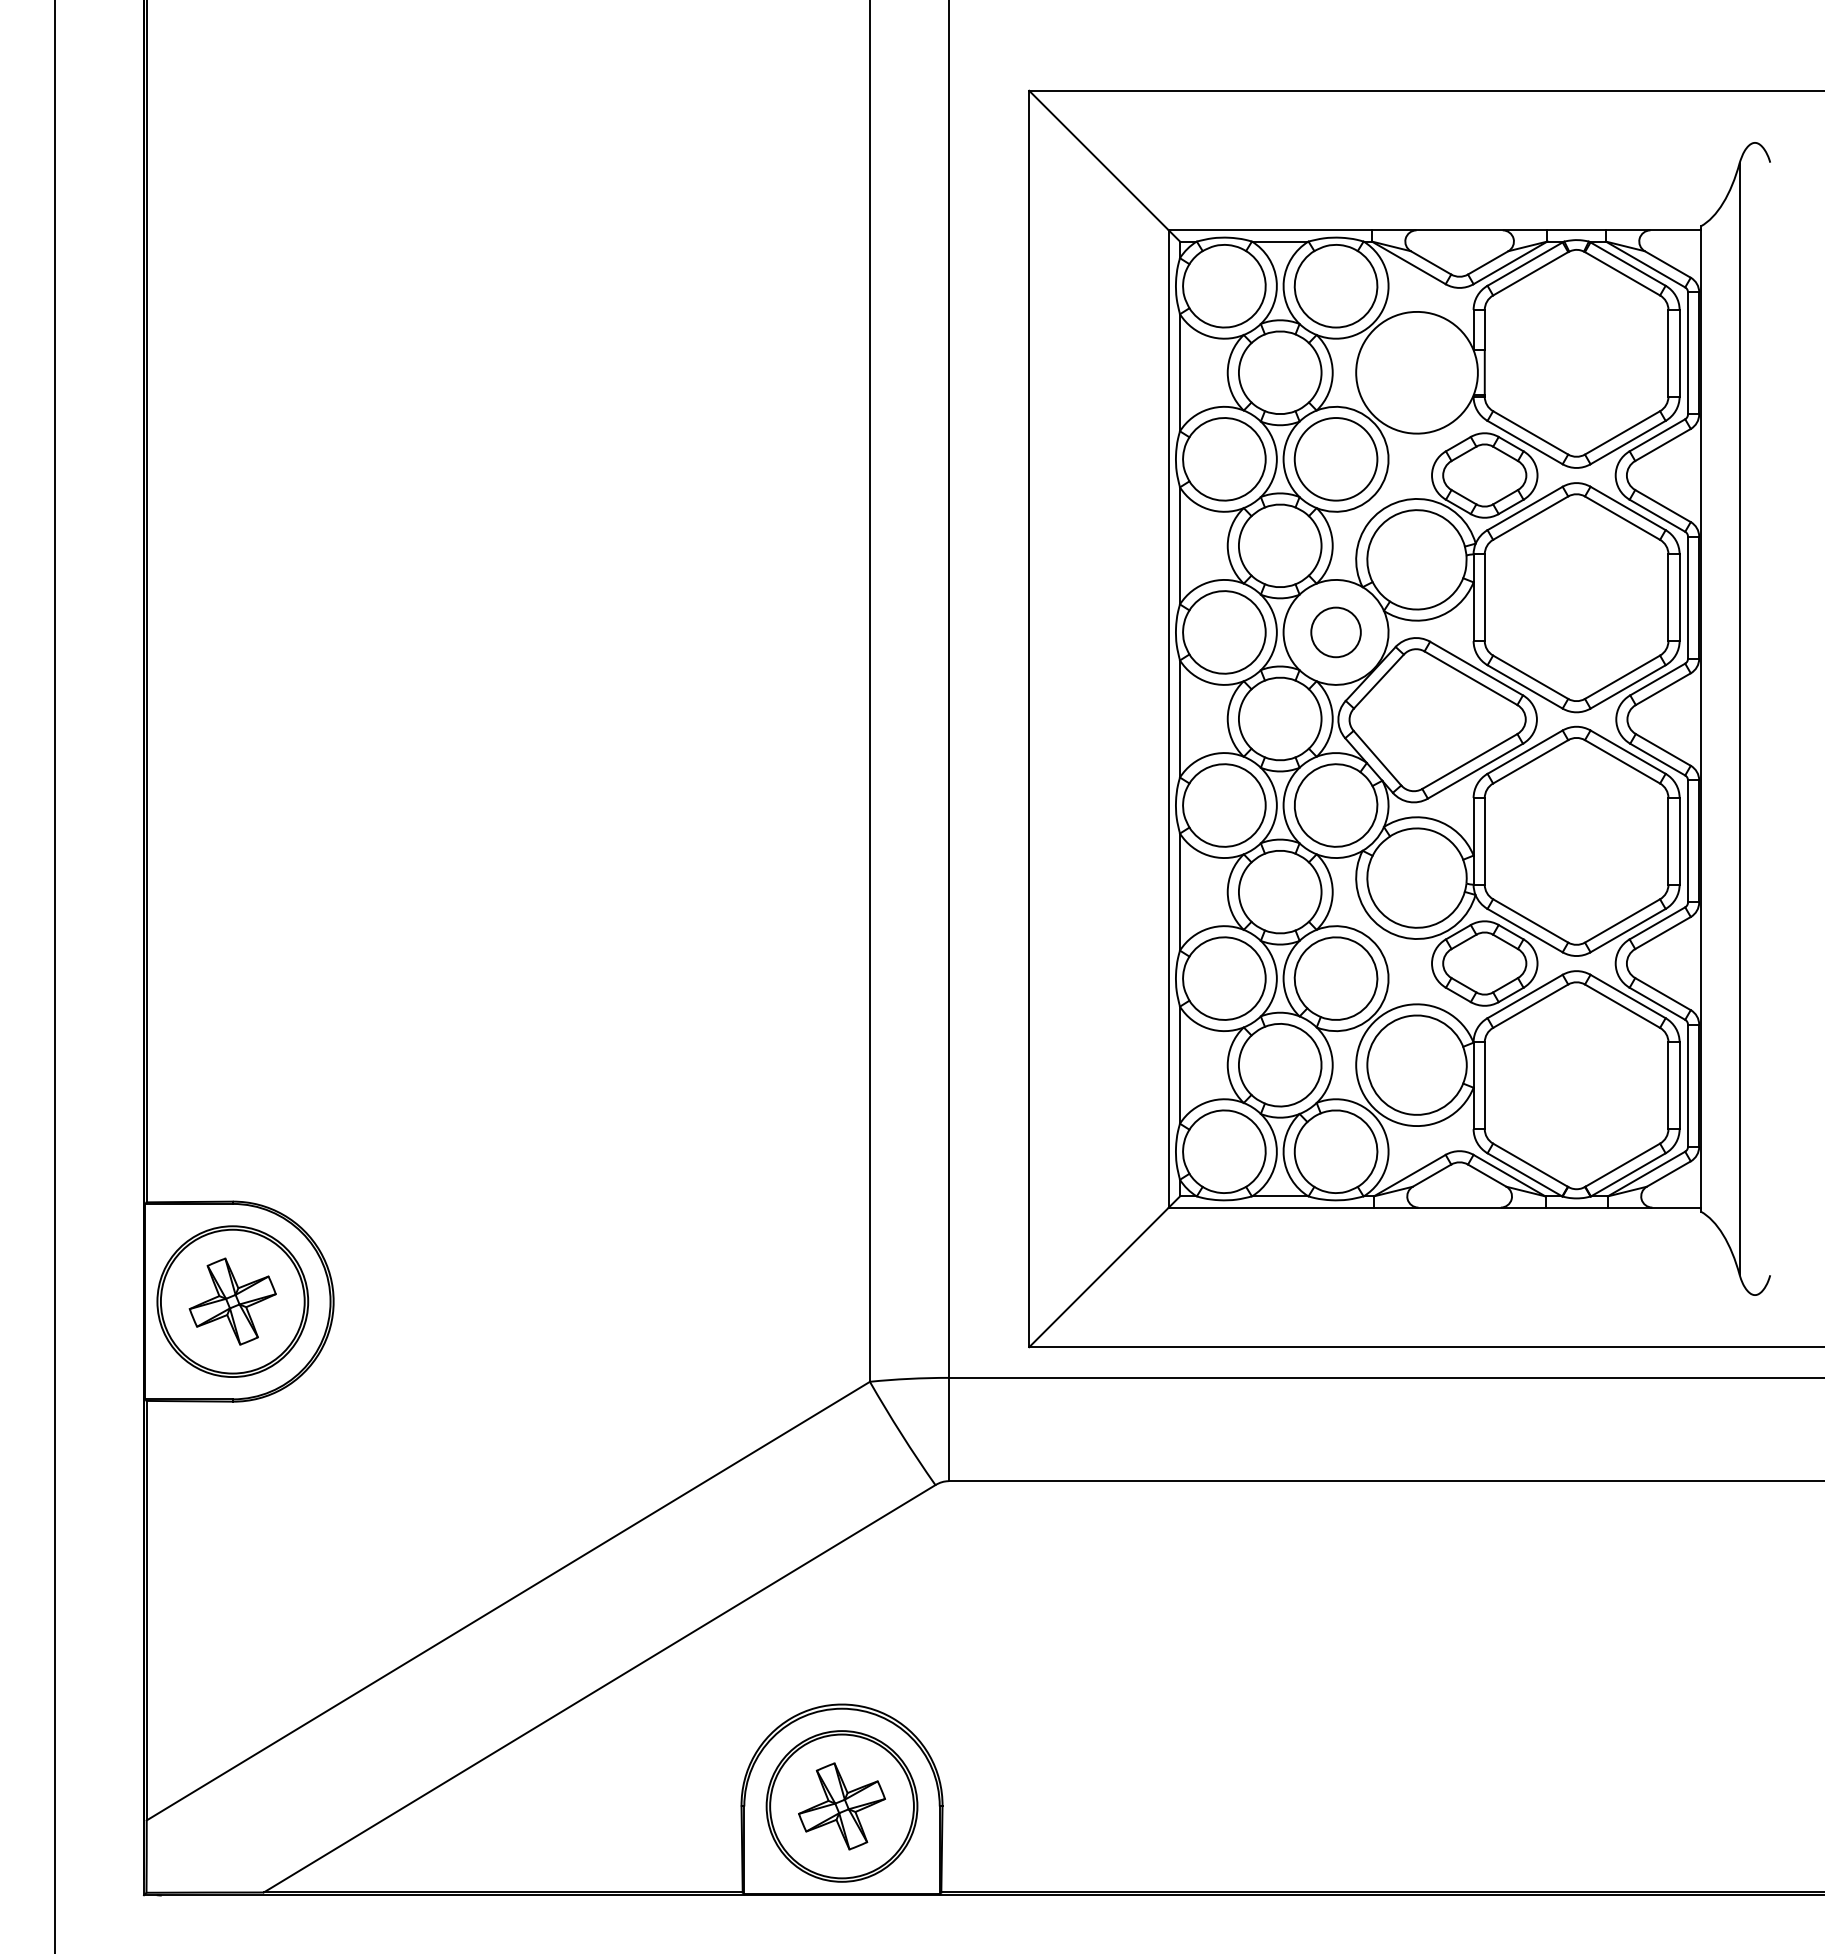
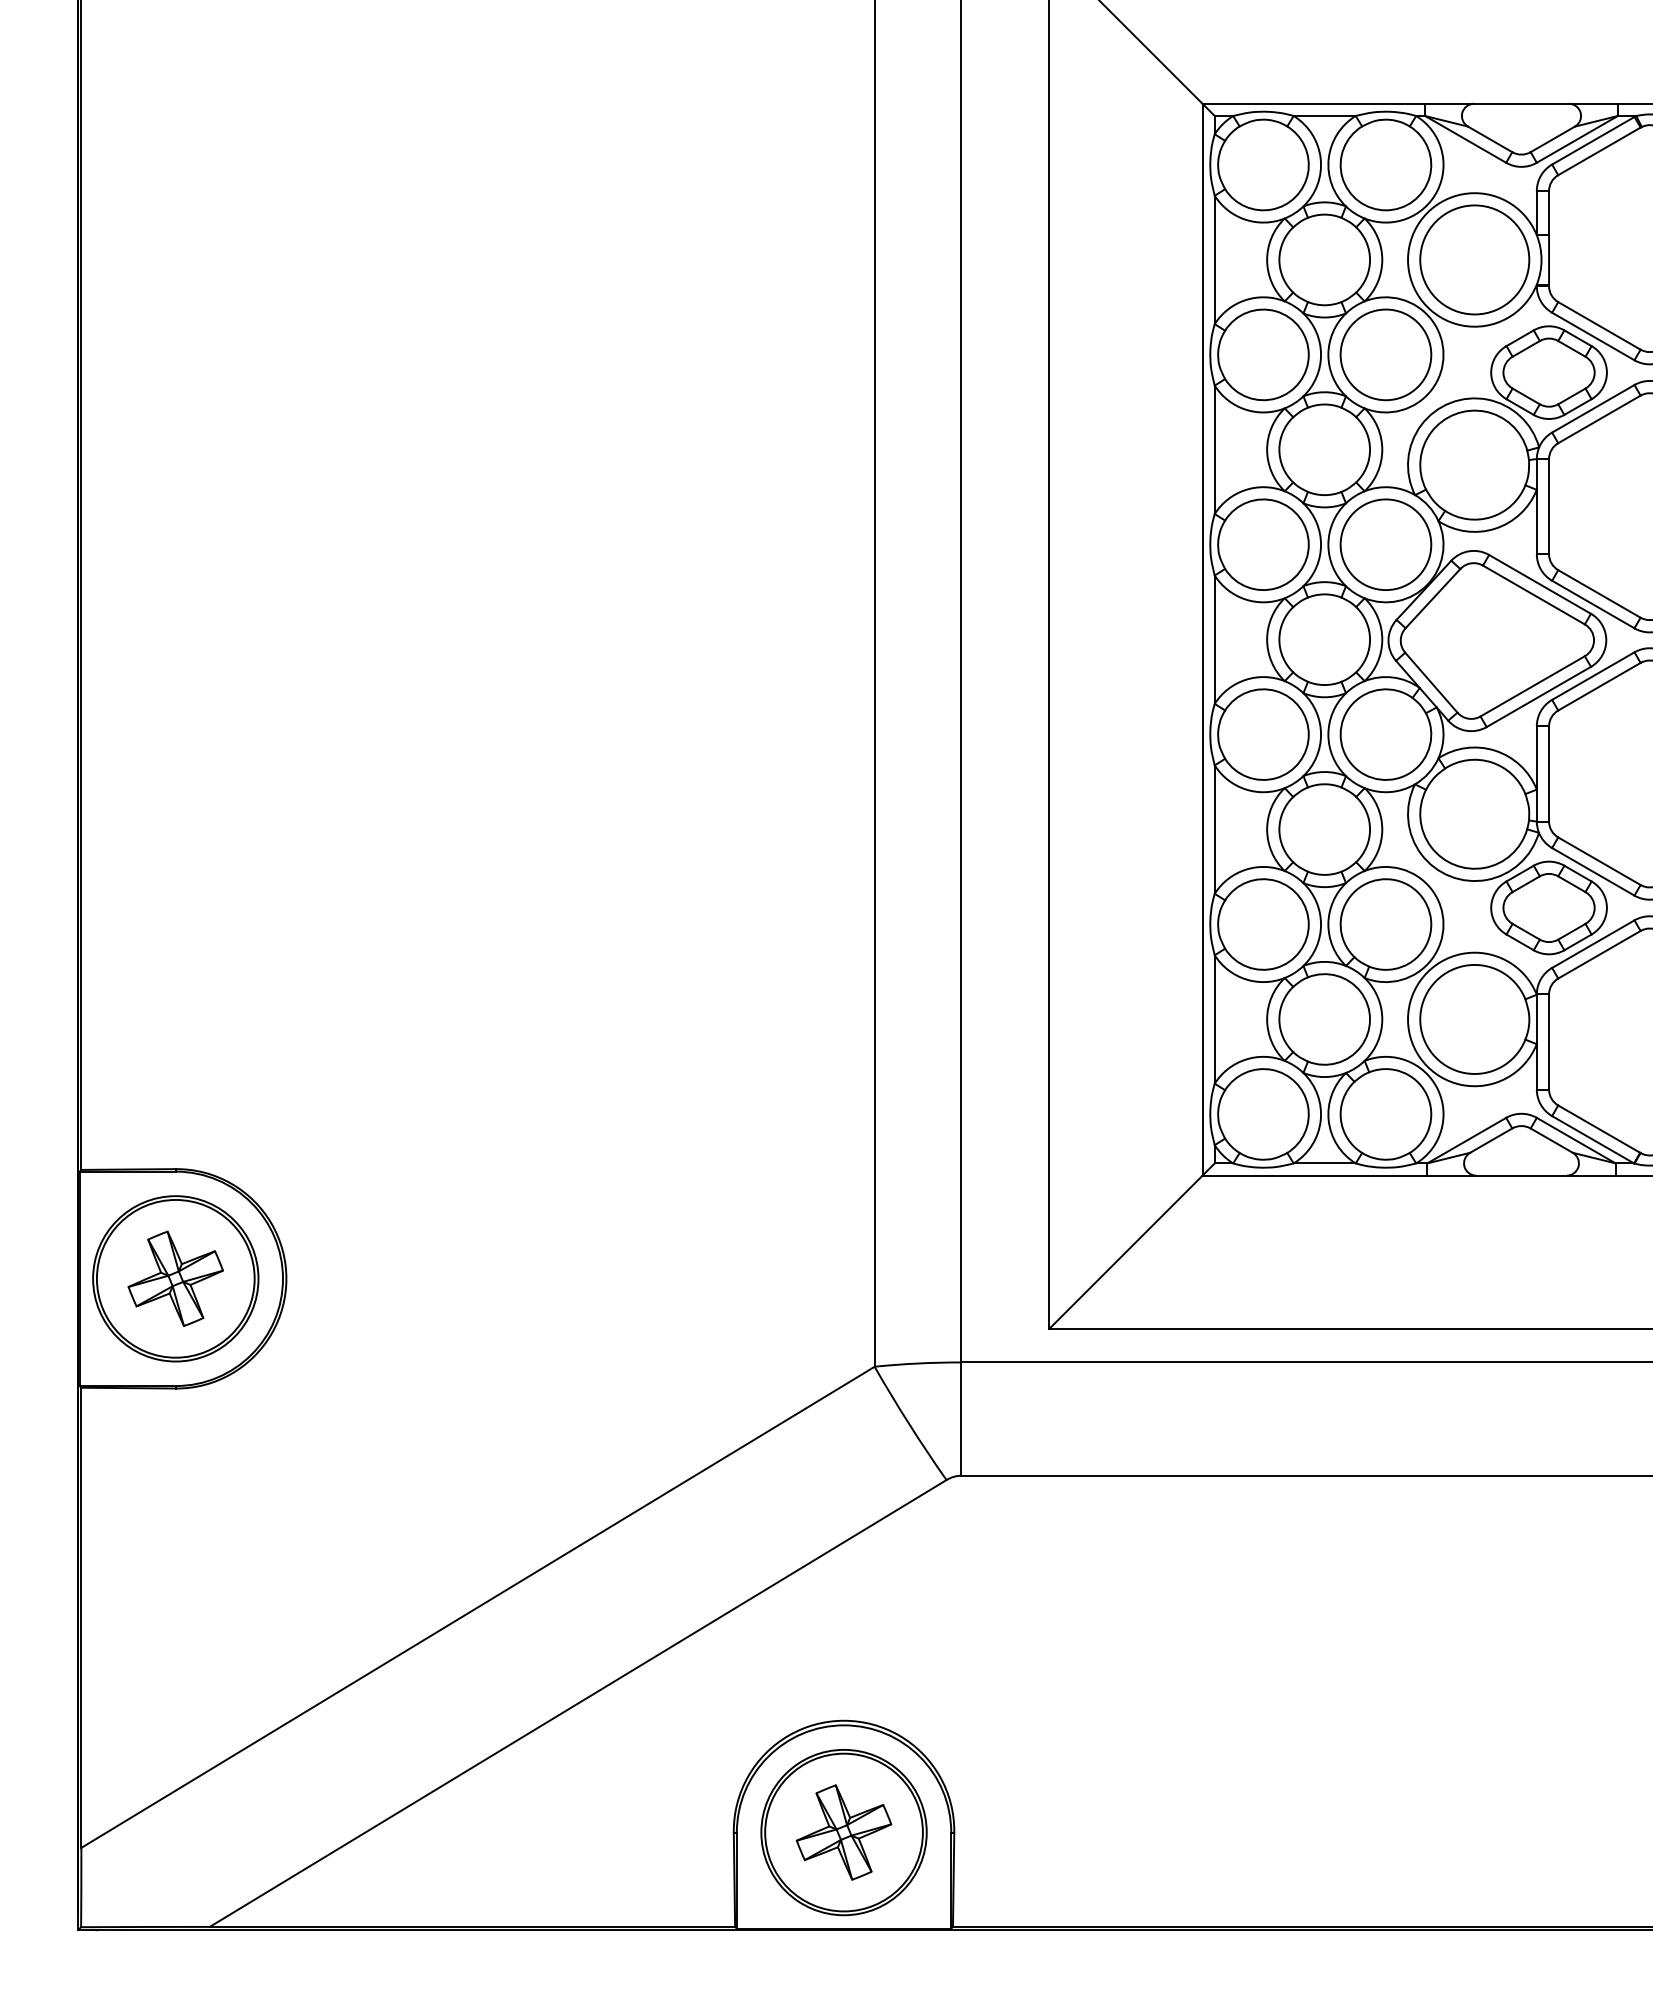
circle: (1416, 372) -> (1474, 259), added
circle: (1335, 632) -> (1385, 544), size x1.67

